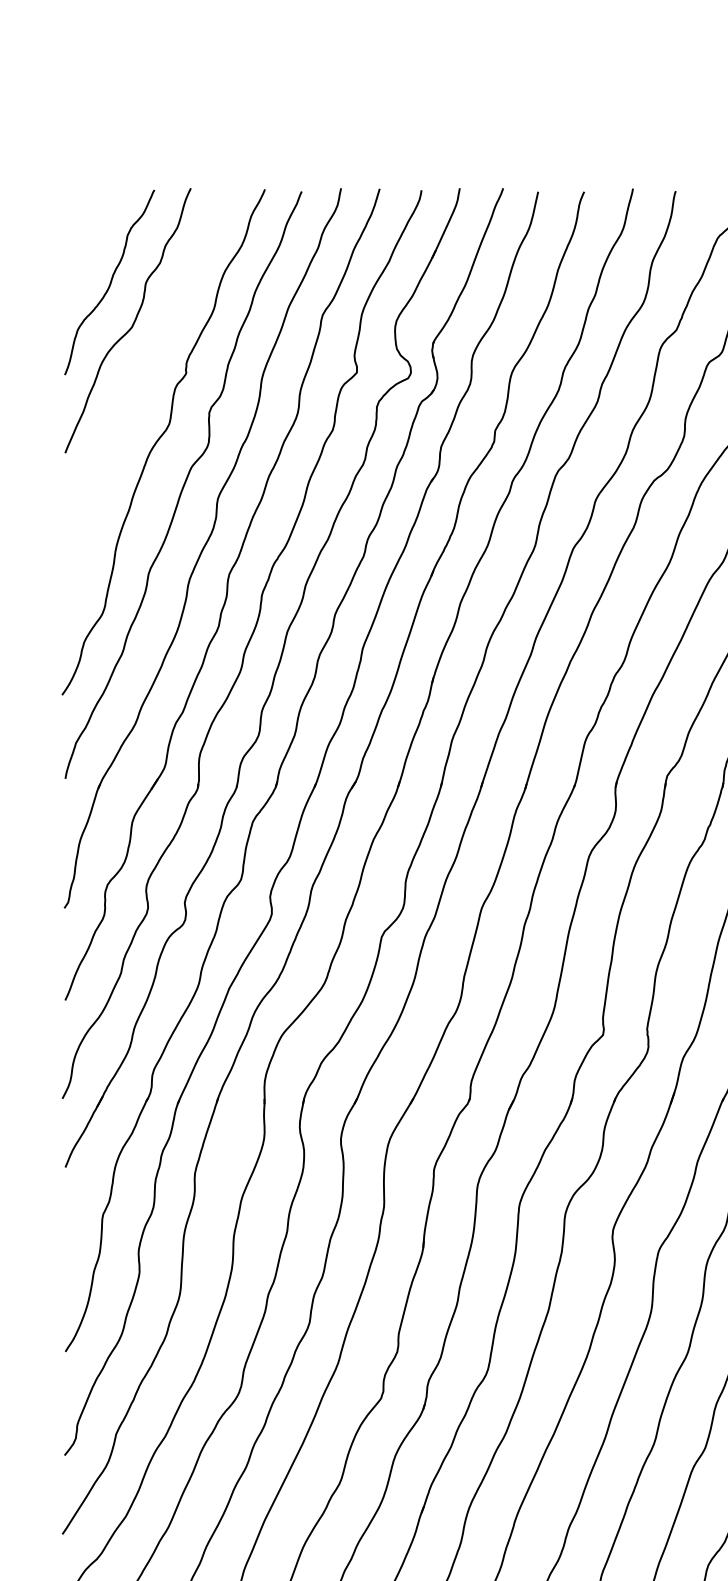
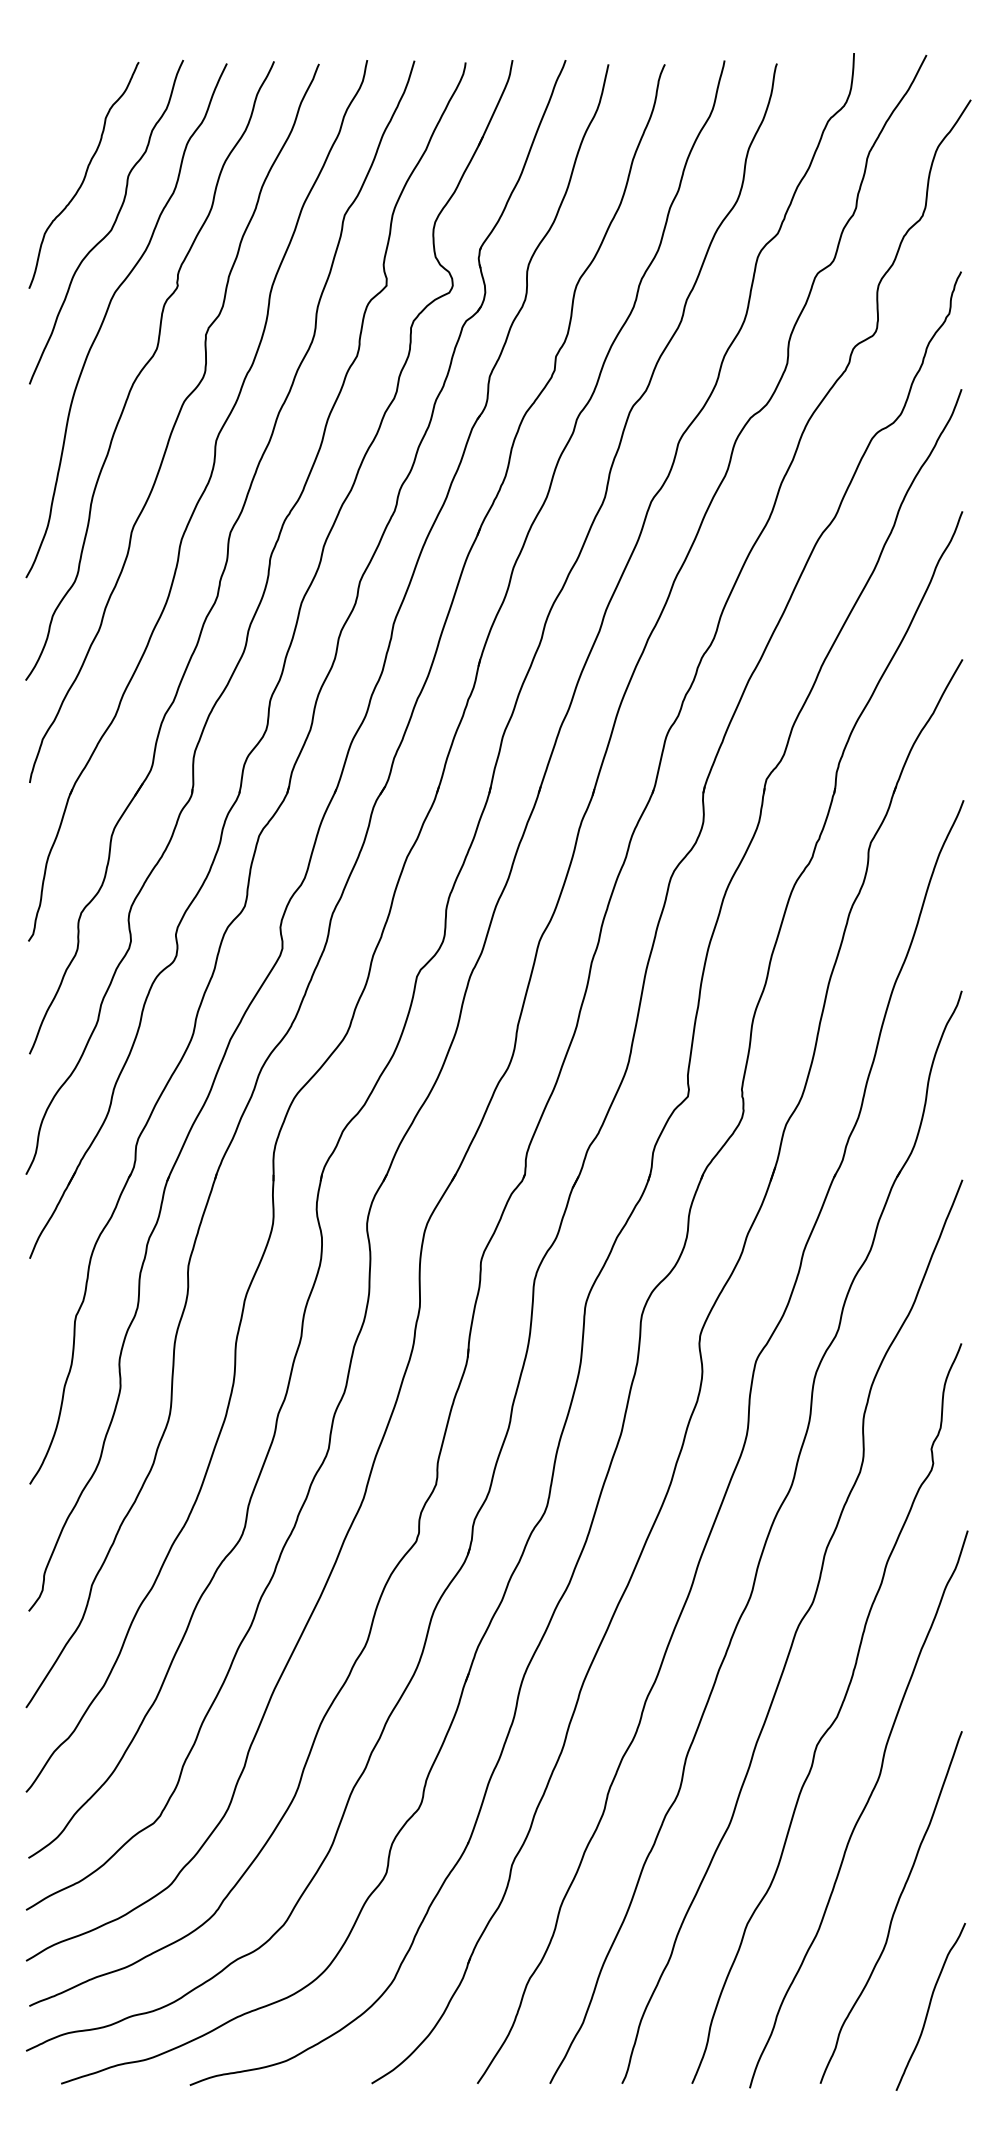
curve: (128, 395) -> (107, 313), added

